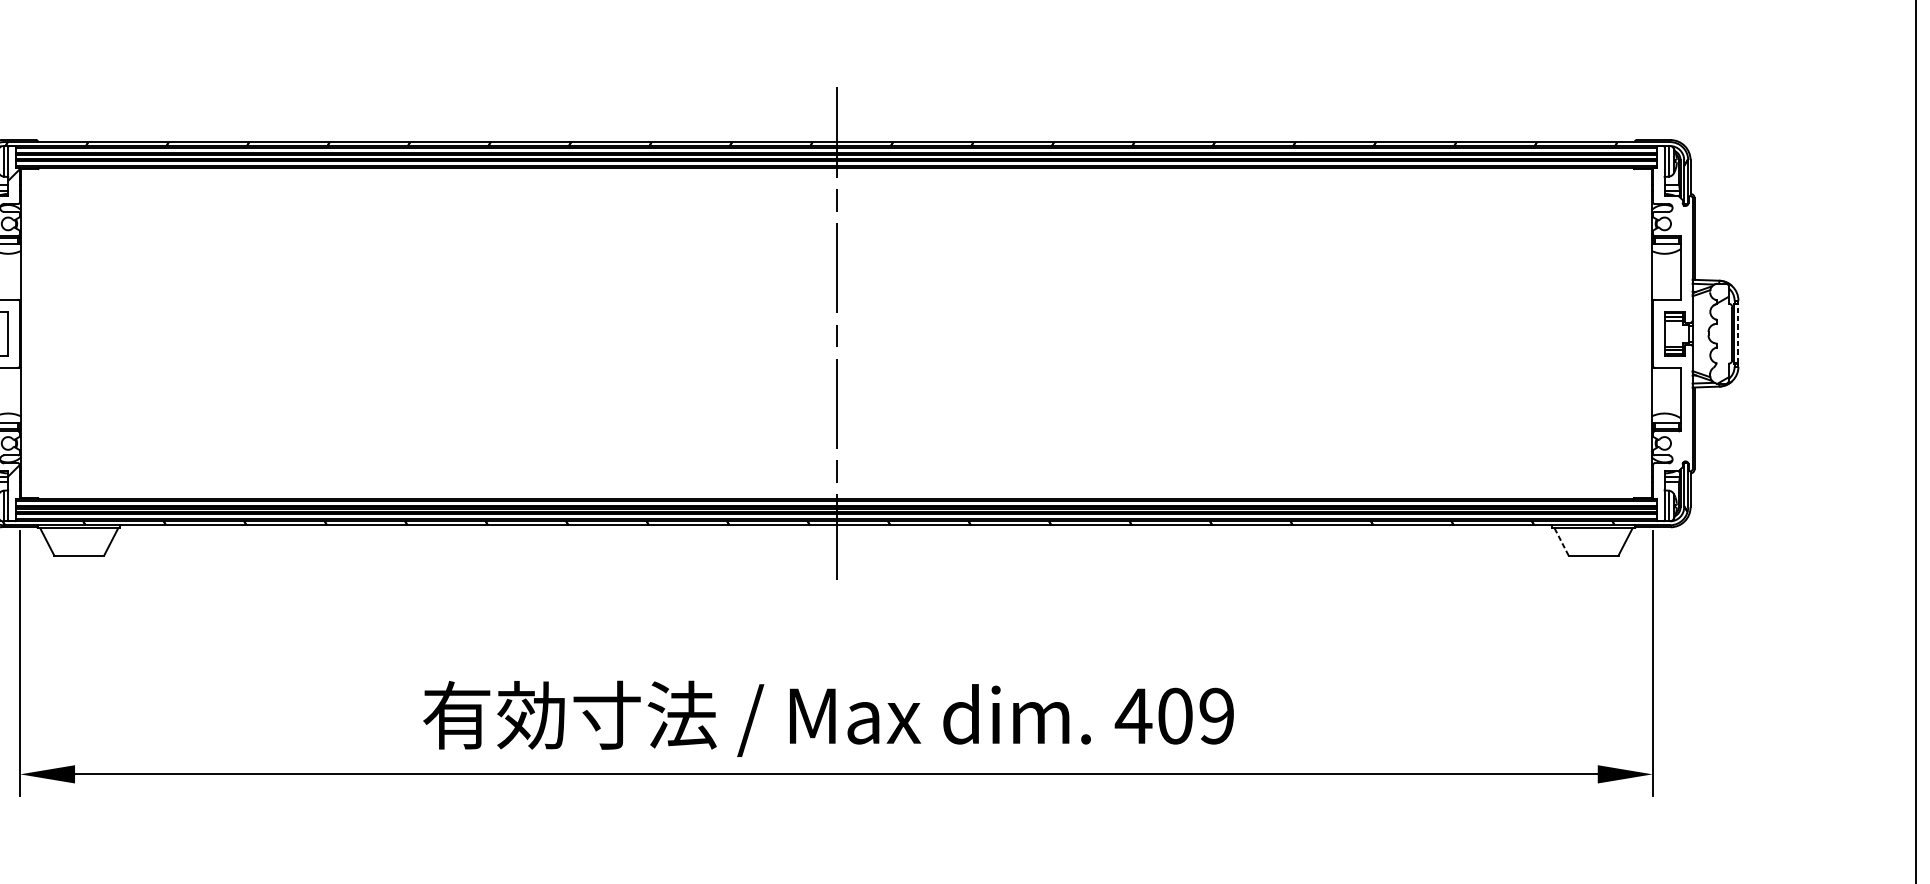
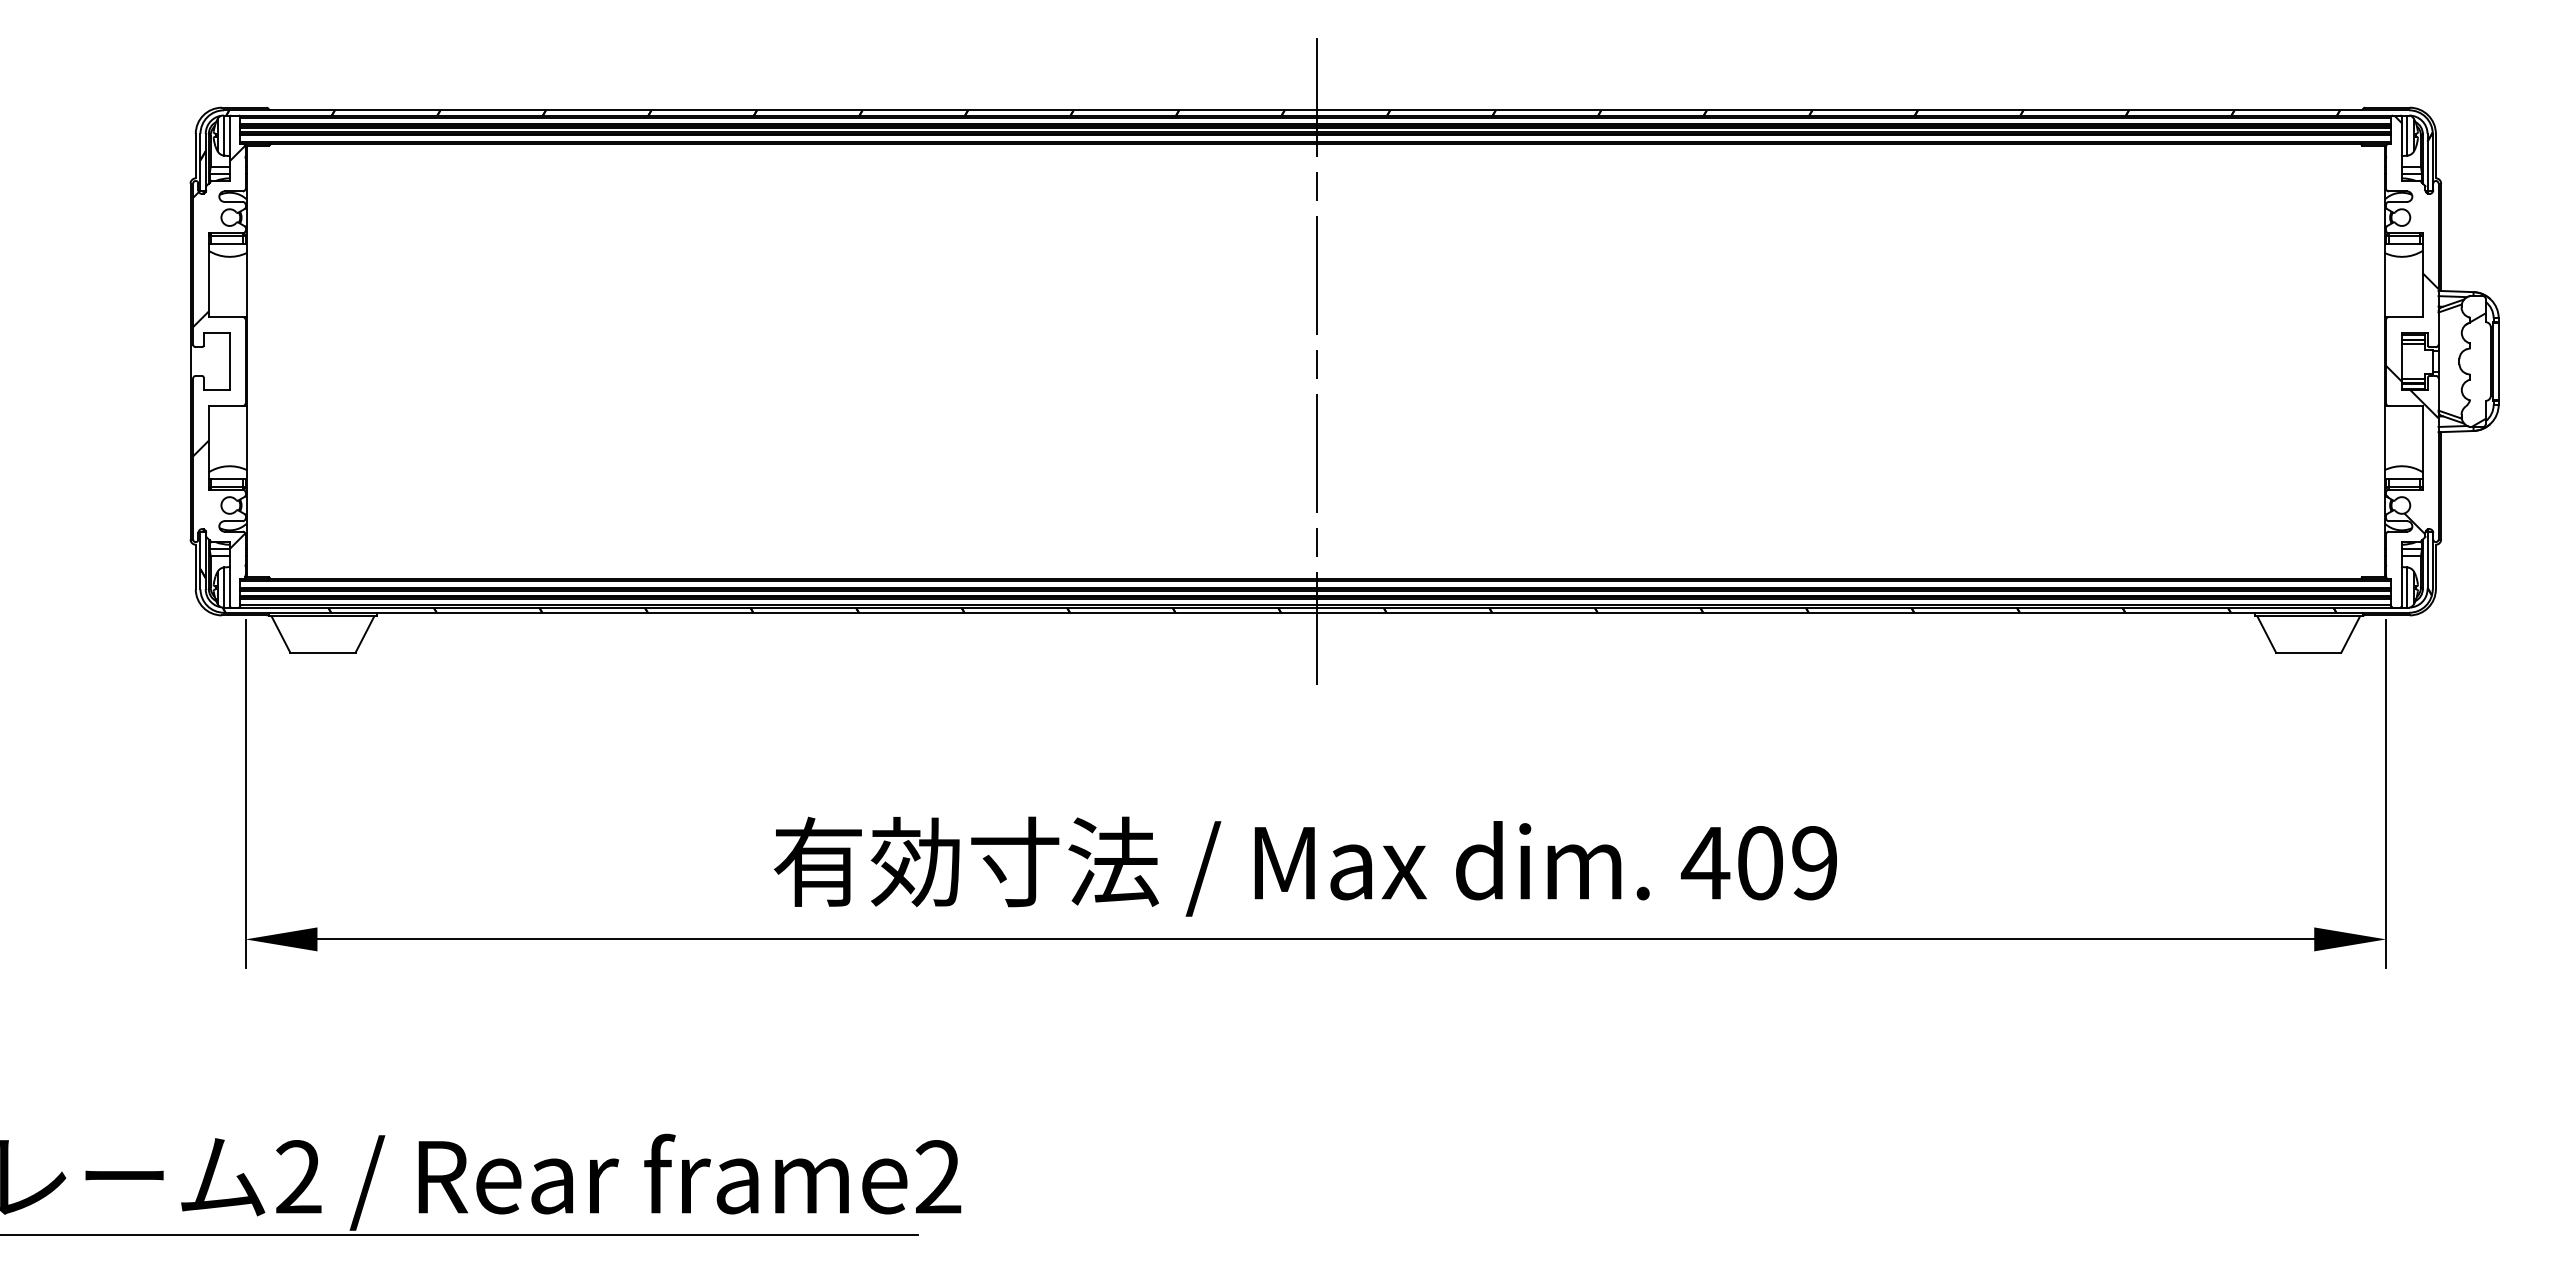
hatch: (1672, 305) -> (2412, 324), added
line: (1738, 333) -> (2498, 361), dashed -> solid
line: (1561, 541) -> (2266, 634), dashed -> solid

